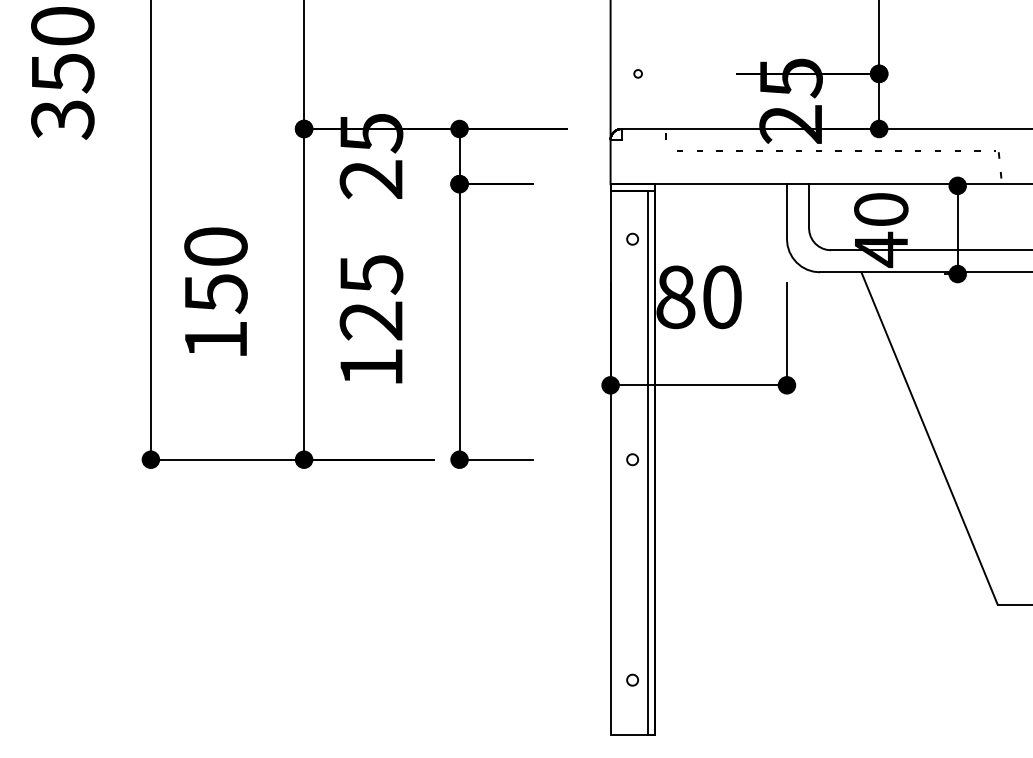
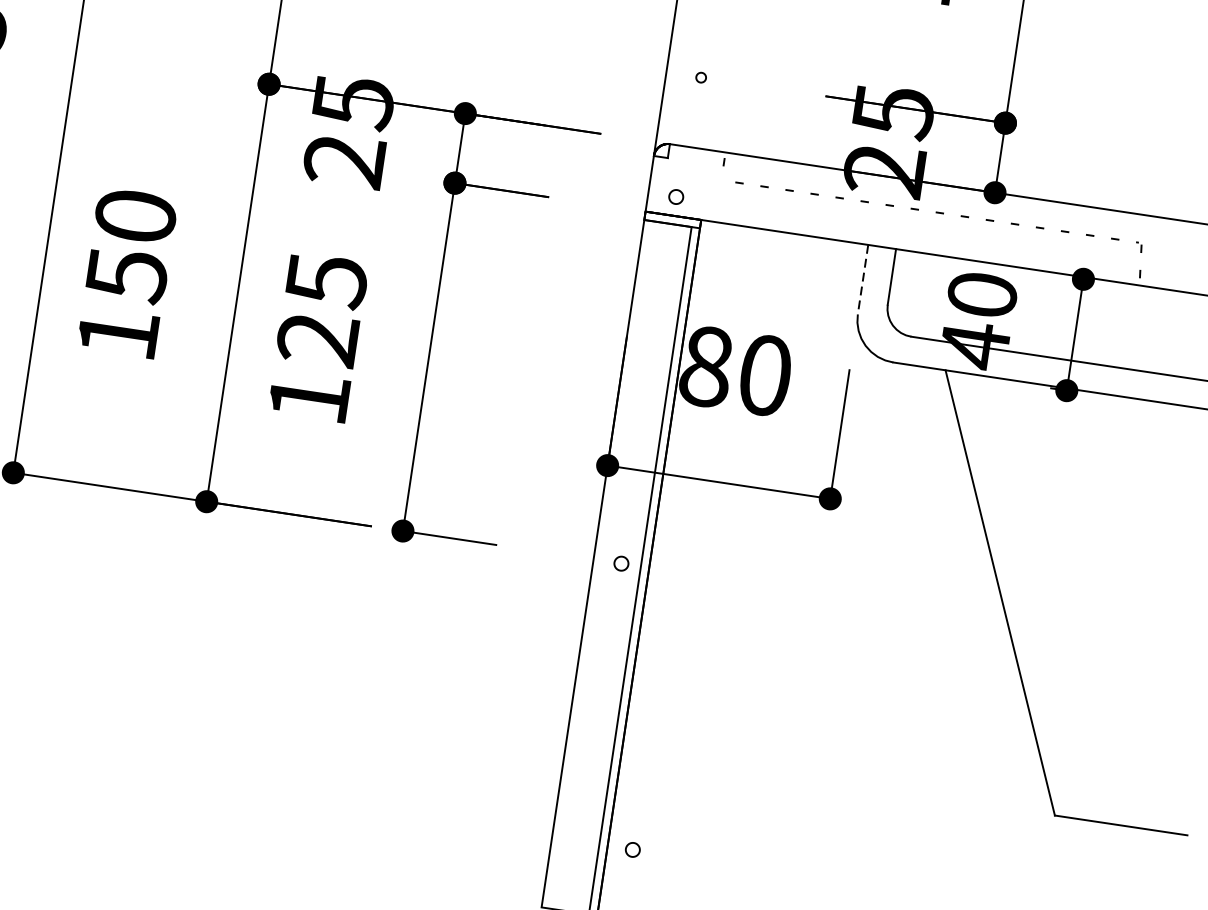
line: (786, 211) -> (862, 279), solid -> dashed
part: (632, 238) -> (676, 196), moved
part: (632, 679) -> (632, 849), moved

